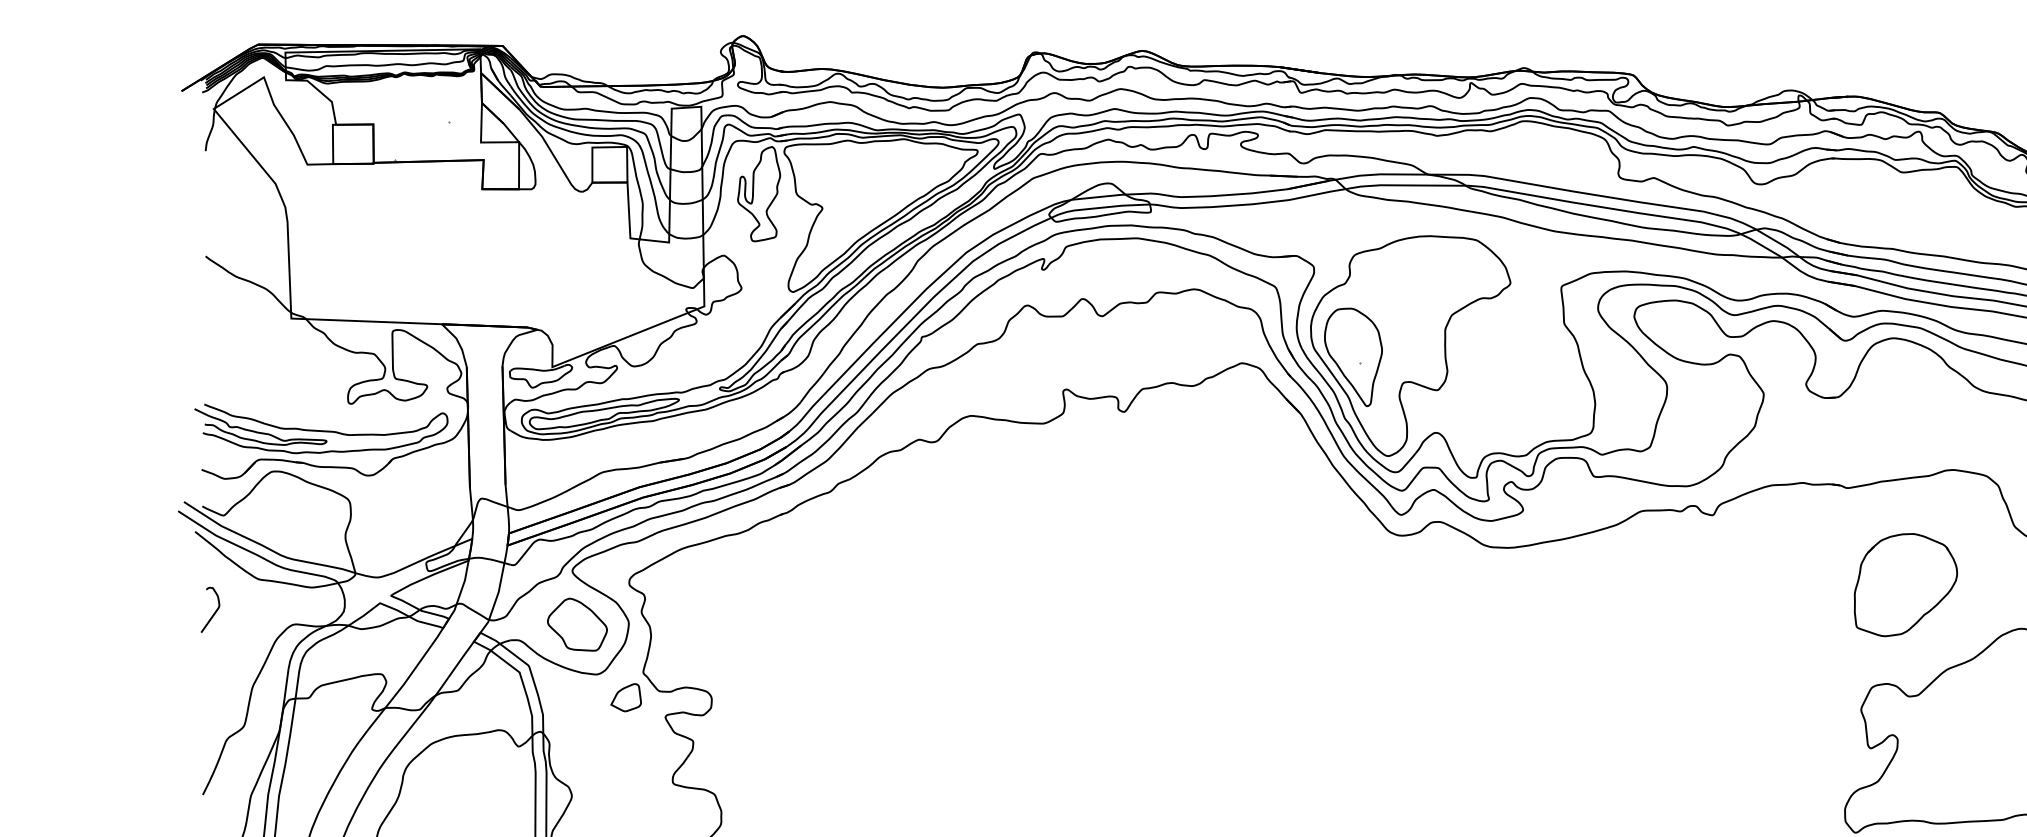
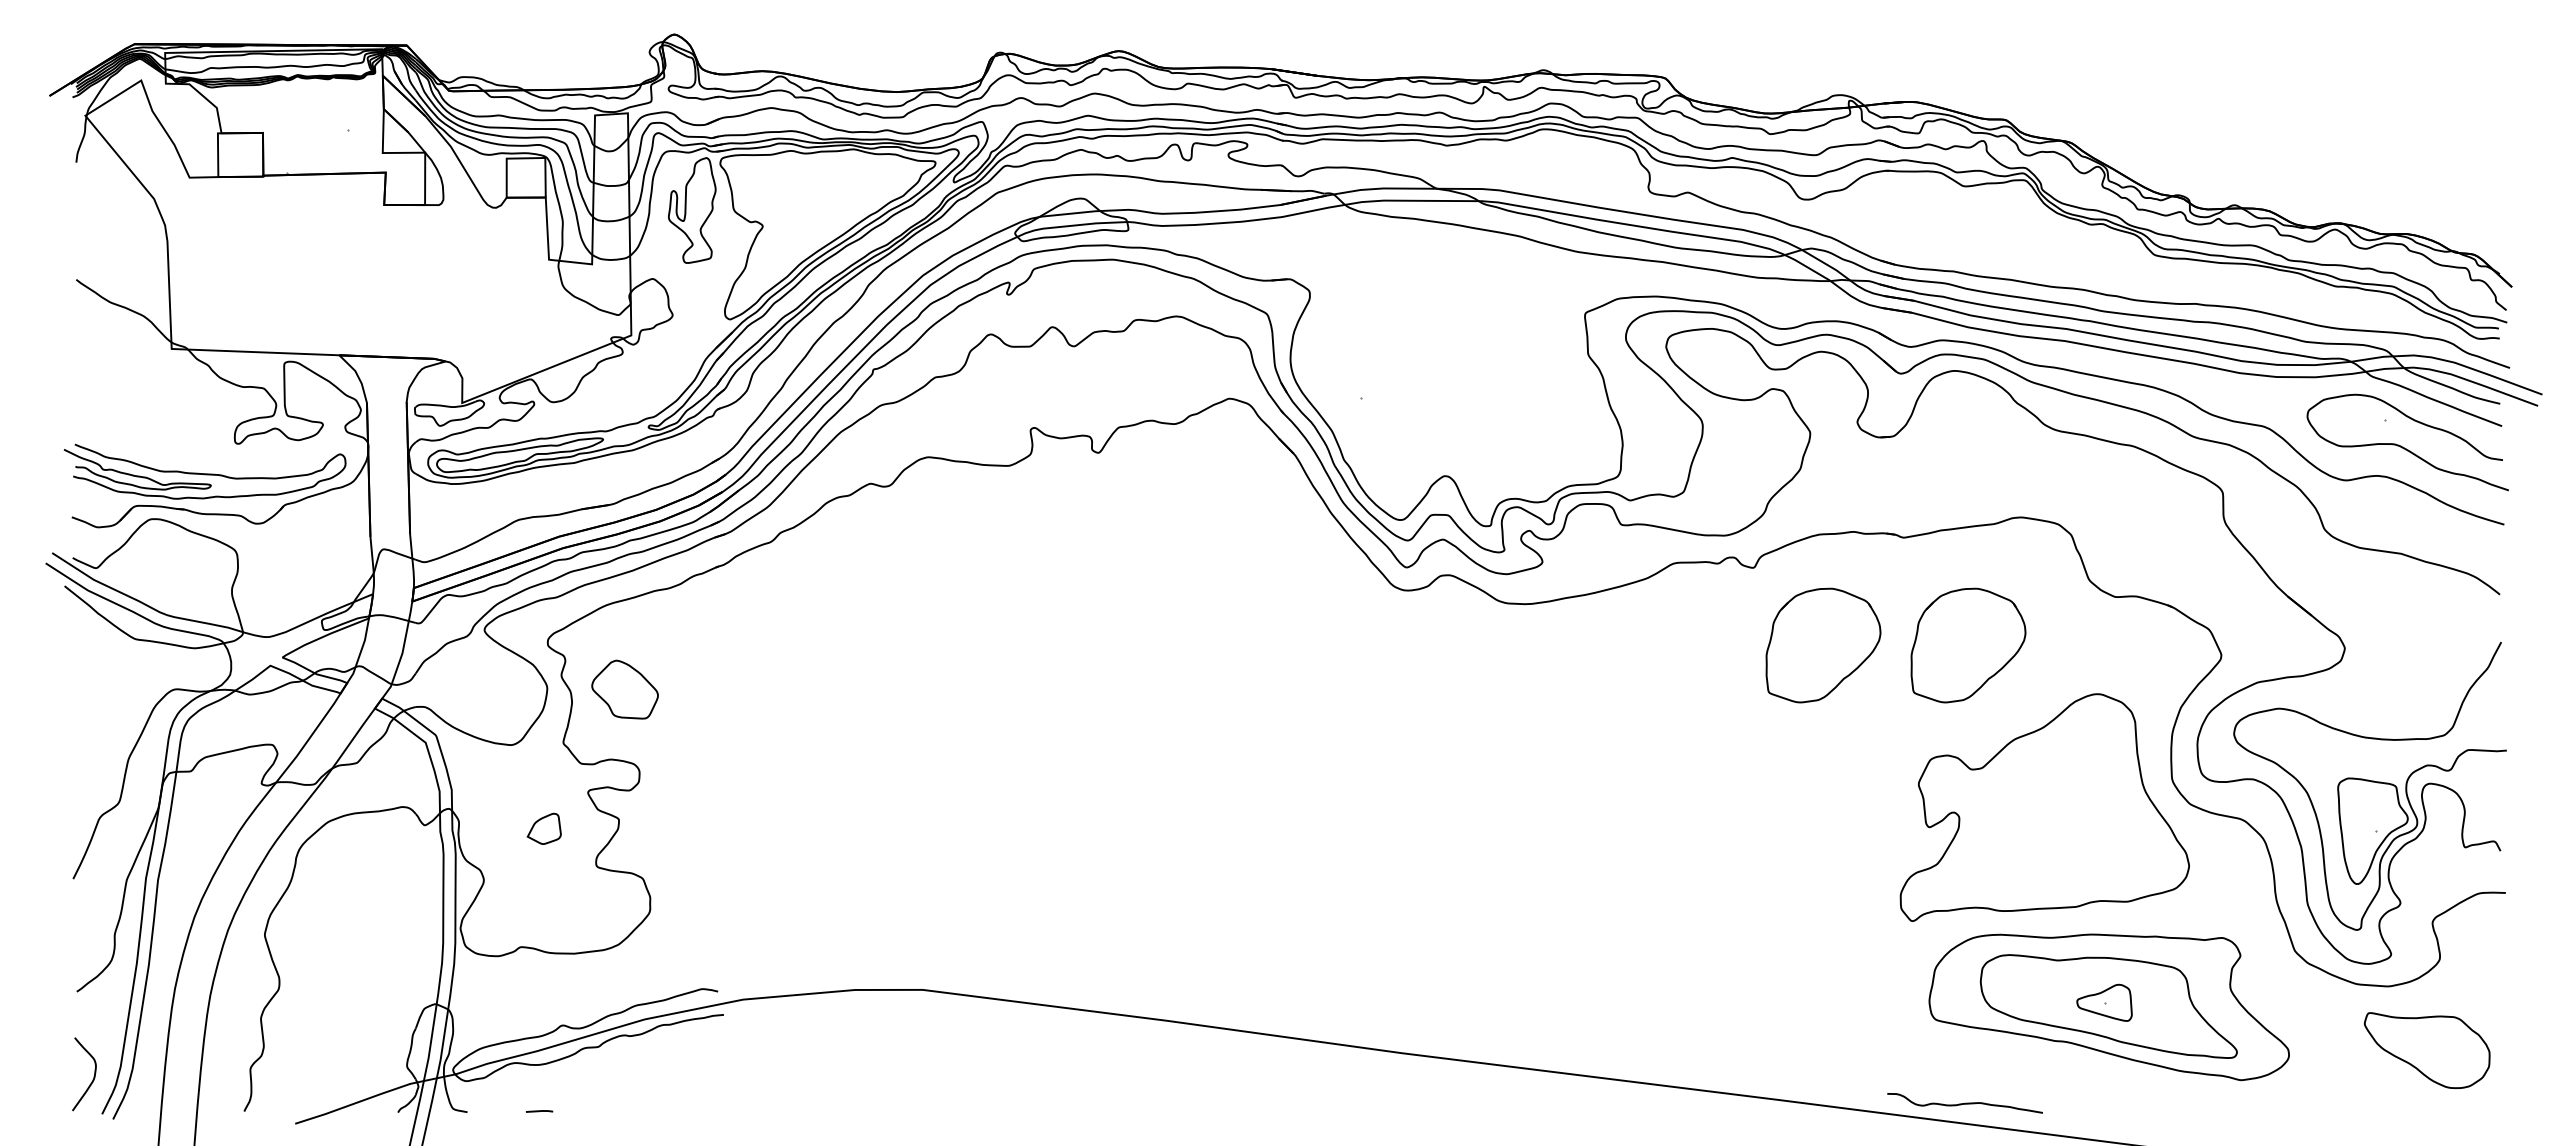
part: (1410, 346) -> (1417, 379), removed
part: (1775, 585) -> (1823, 645), added
curve: (213, 612) -> (85, 676), removed
part: (576, 624) -> (624, 689), moved
part: (625, 697) -> (543, 828), moved

